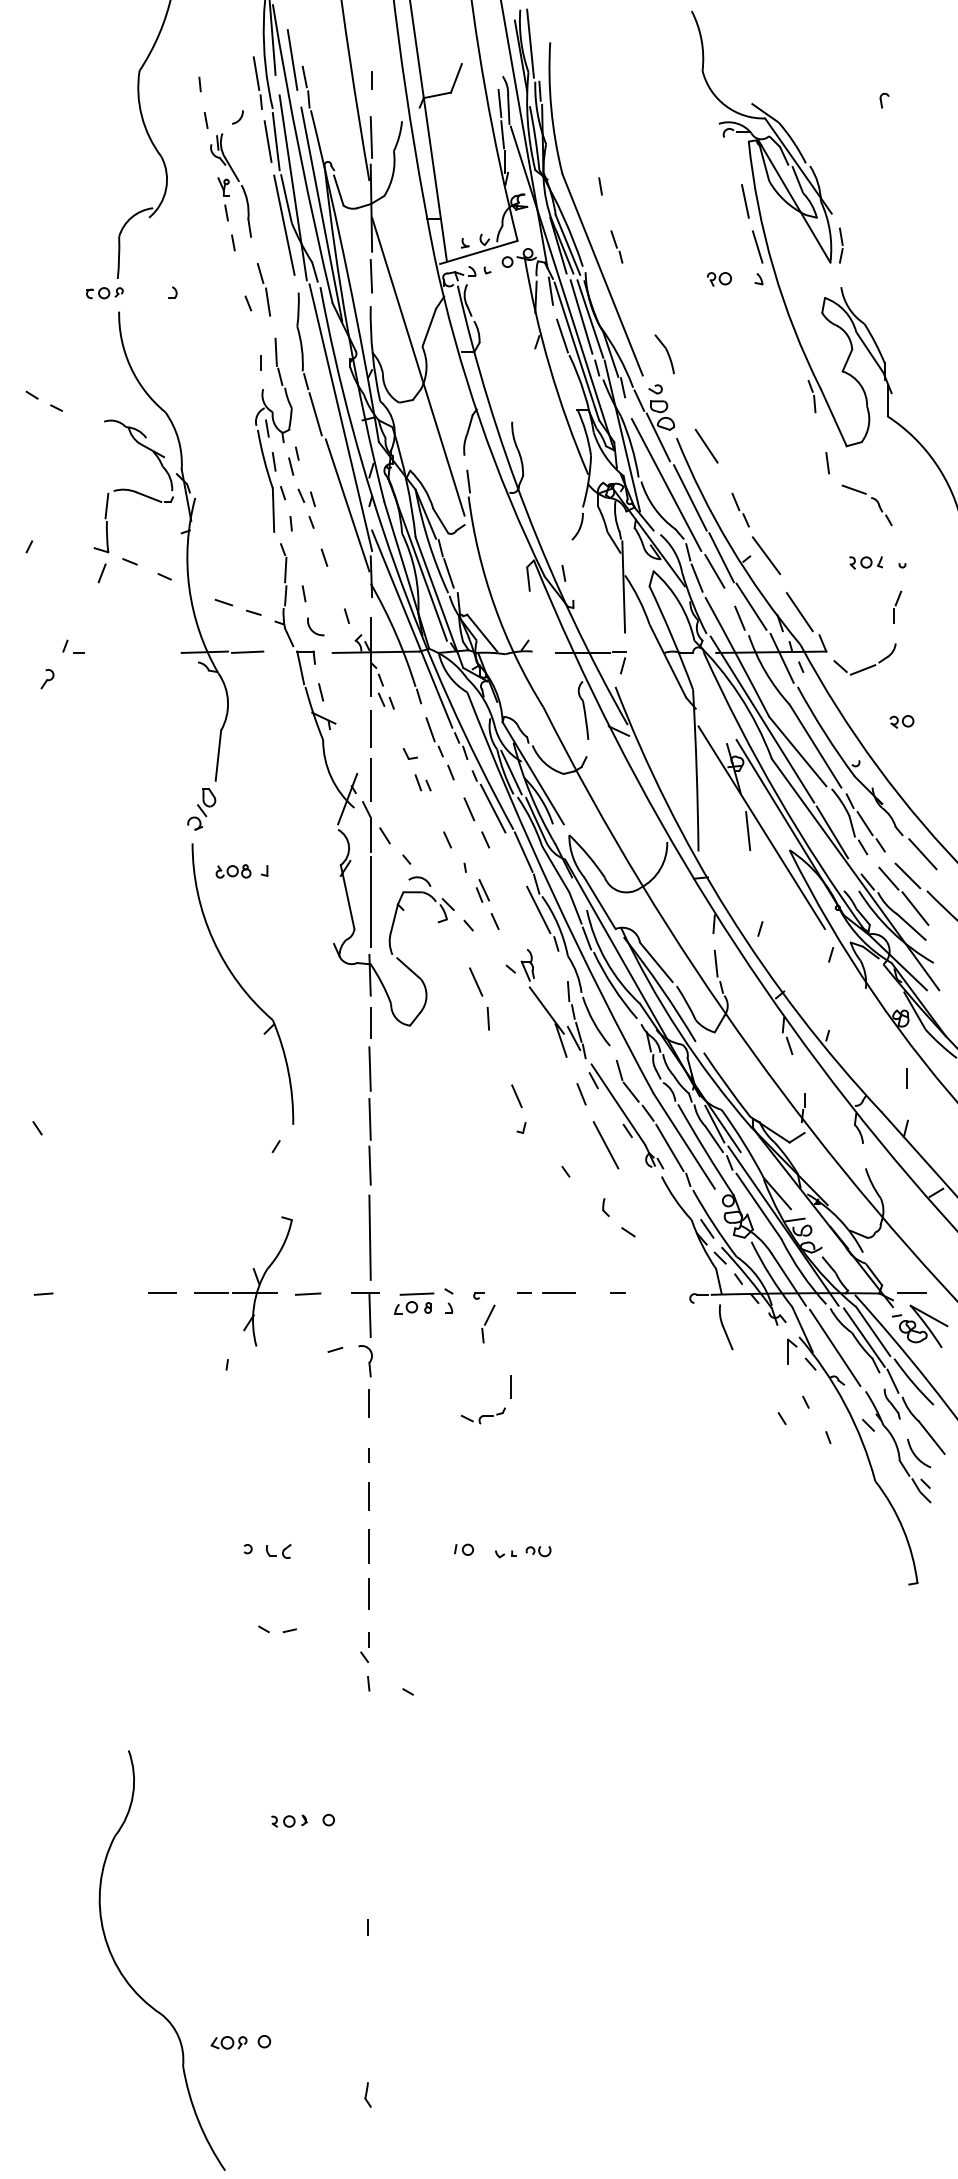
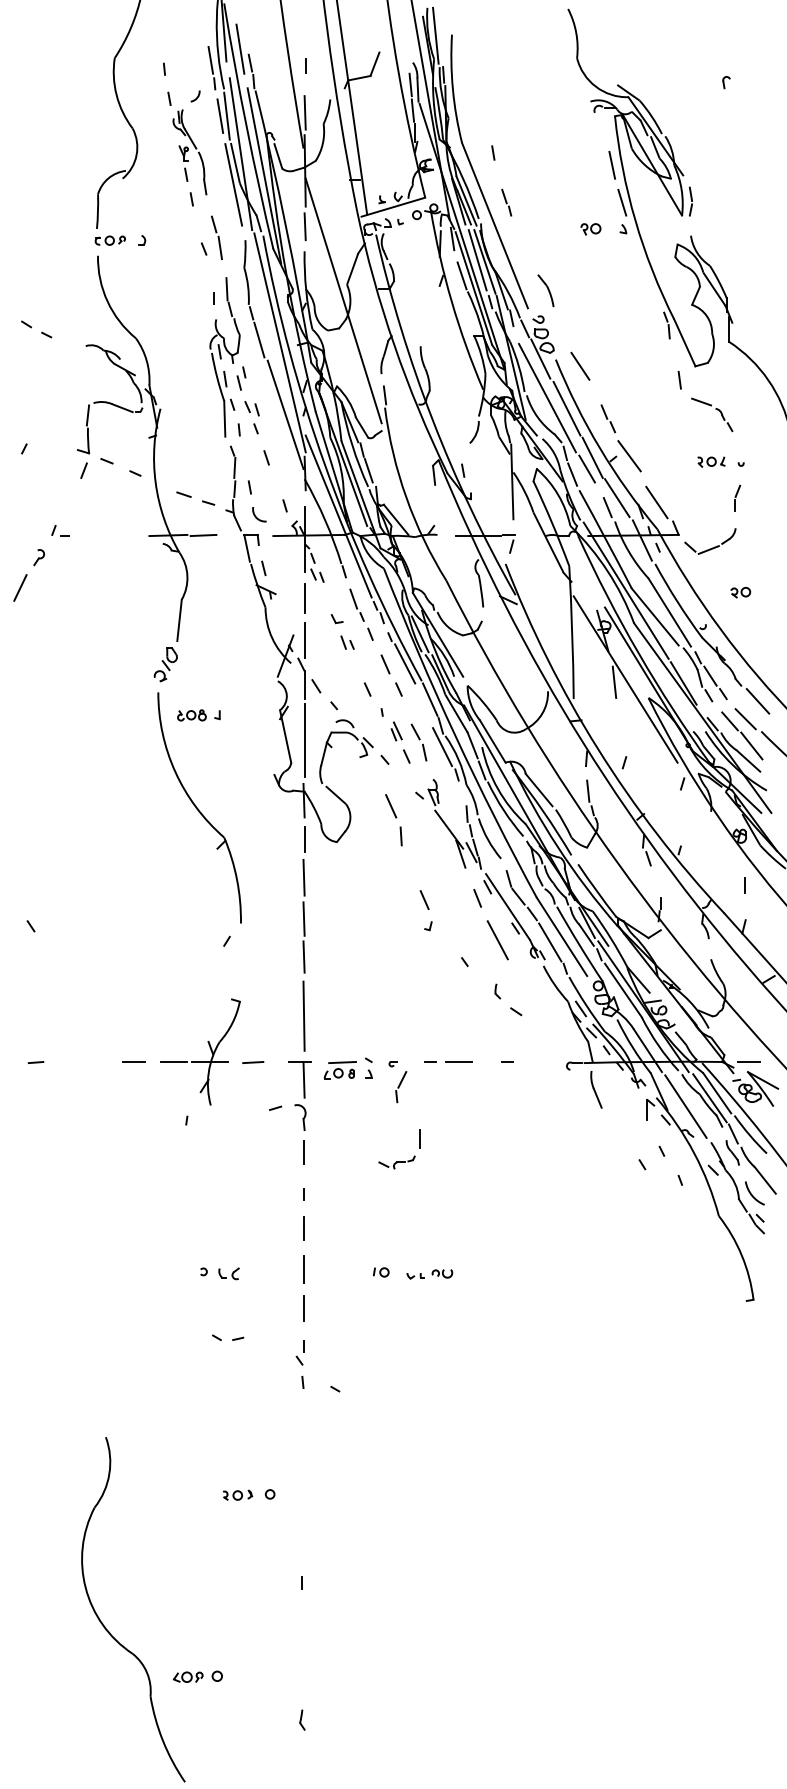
part: (103, 292) -> (109, 240), moved
line: (24, 715) -> (20, 587), added
part: (509, 904) -> (418, 742), added

